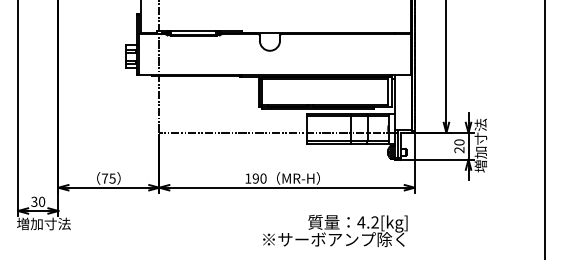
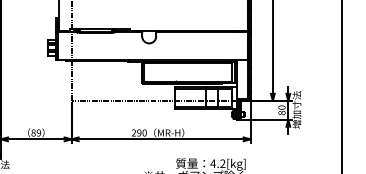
text: (459, 150) -> (282, 113), 20 -> 80
text: (108, 178) -> (36, 132), 75 -> 89
text: (248, 178) -> (134, 132), 190 -> 290

